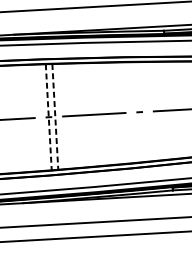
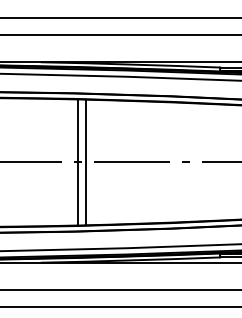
line: (55, 116) -> (85, 162), dashed -> solid
line: (48, 117) -> (77, 162), dashed -> solid

